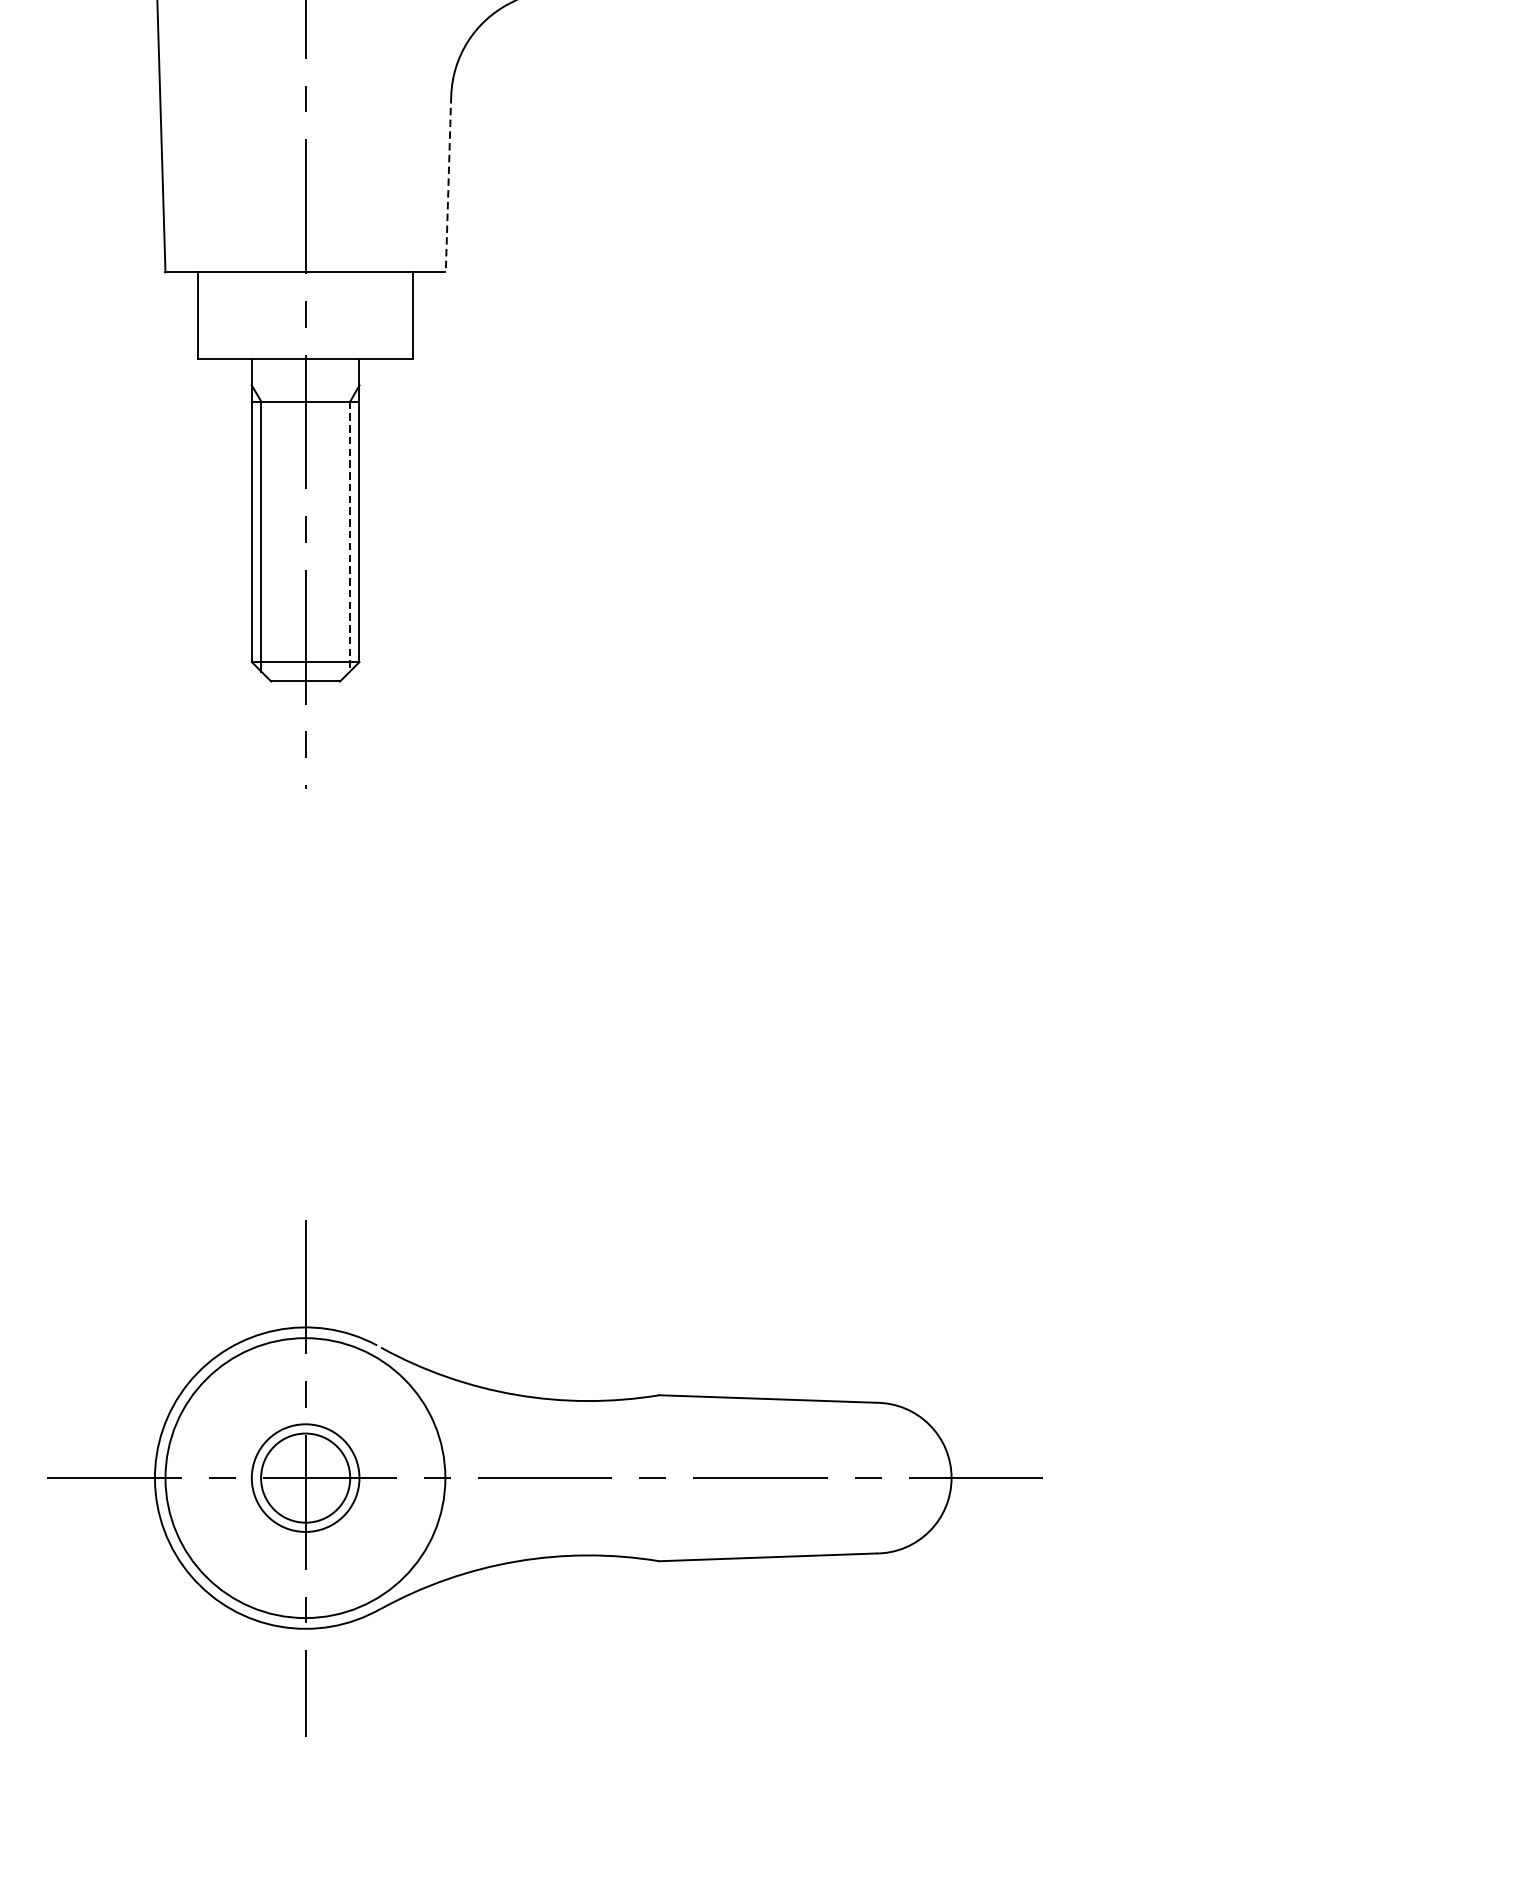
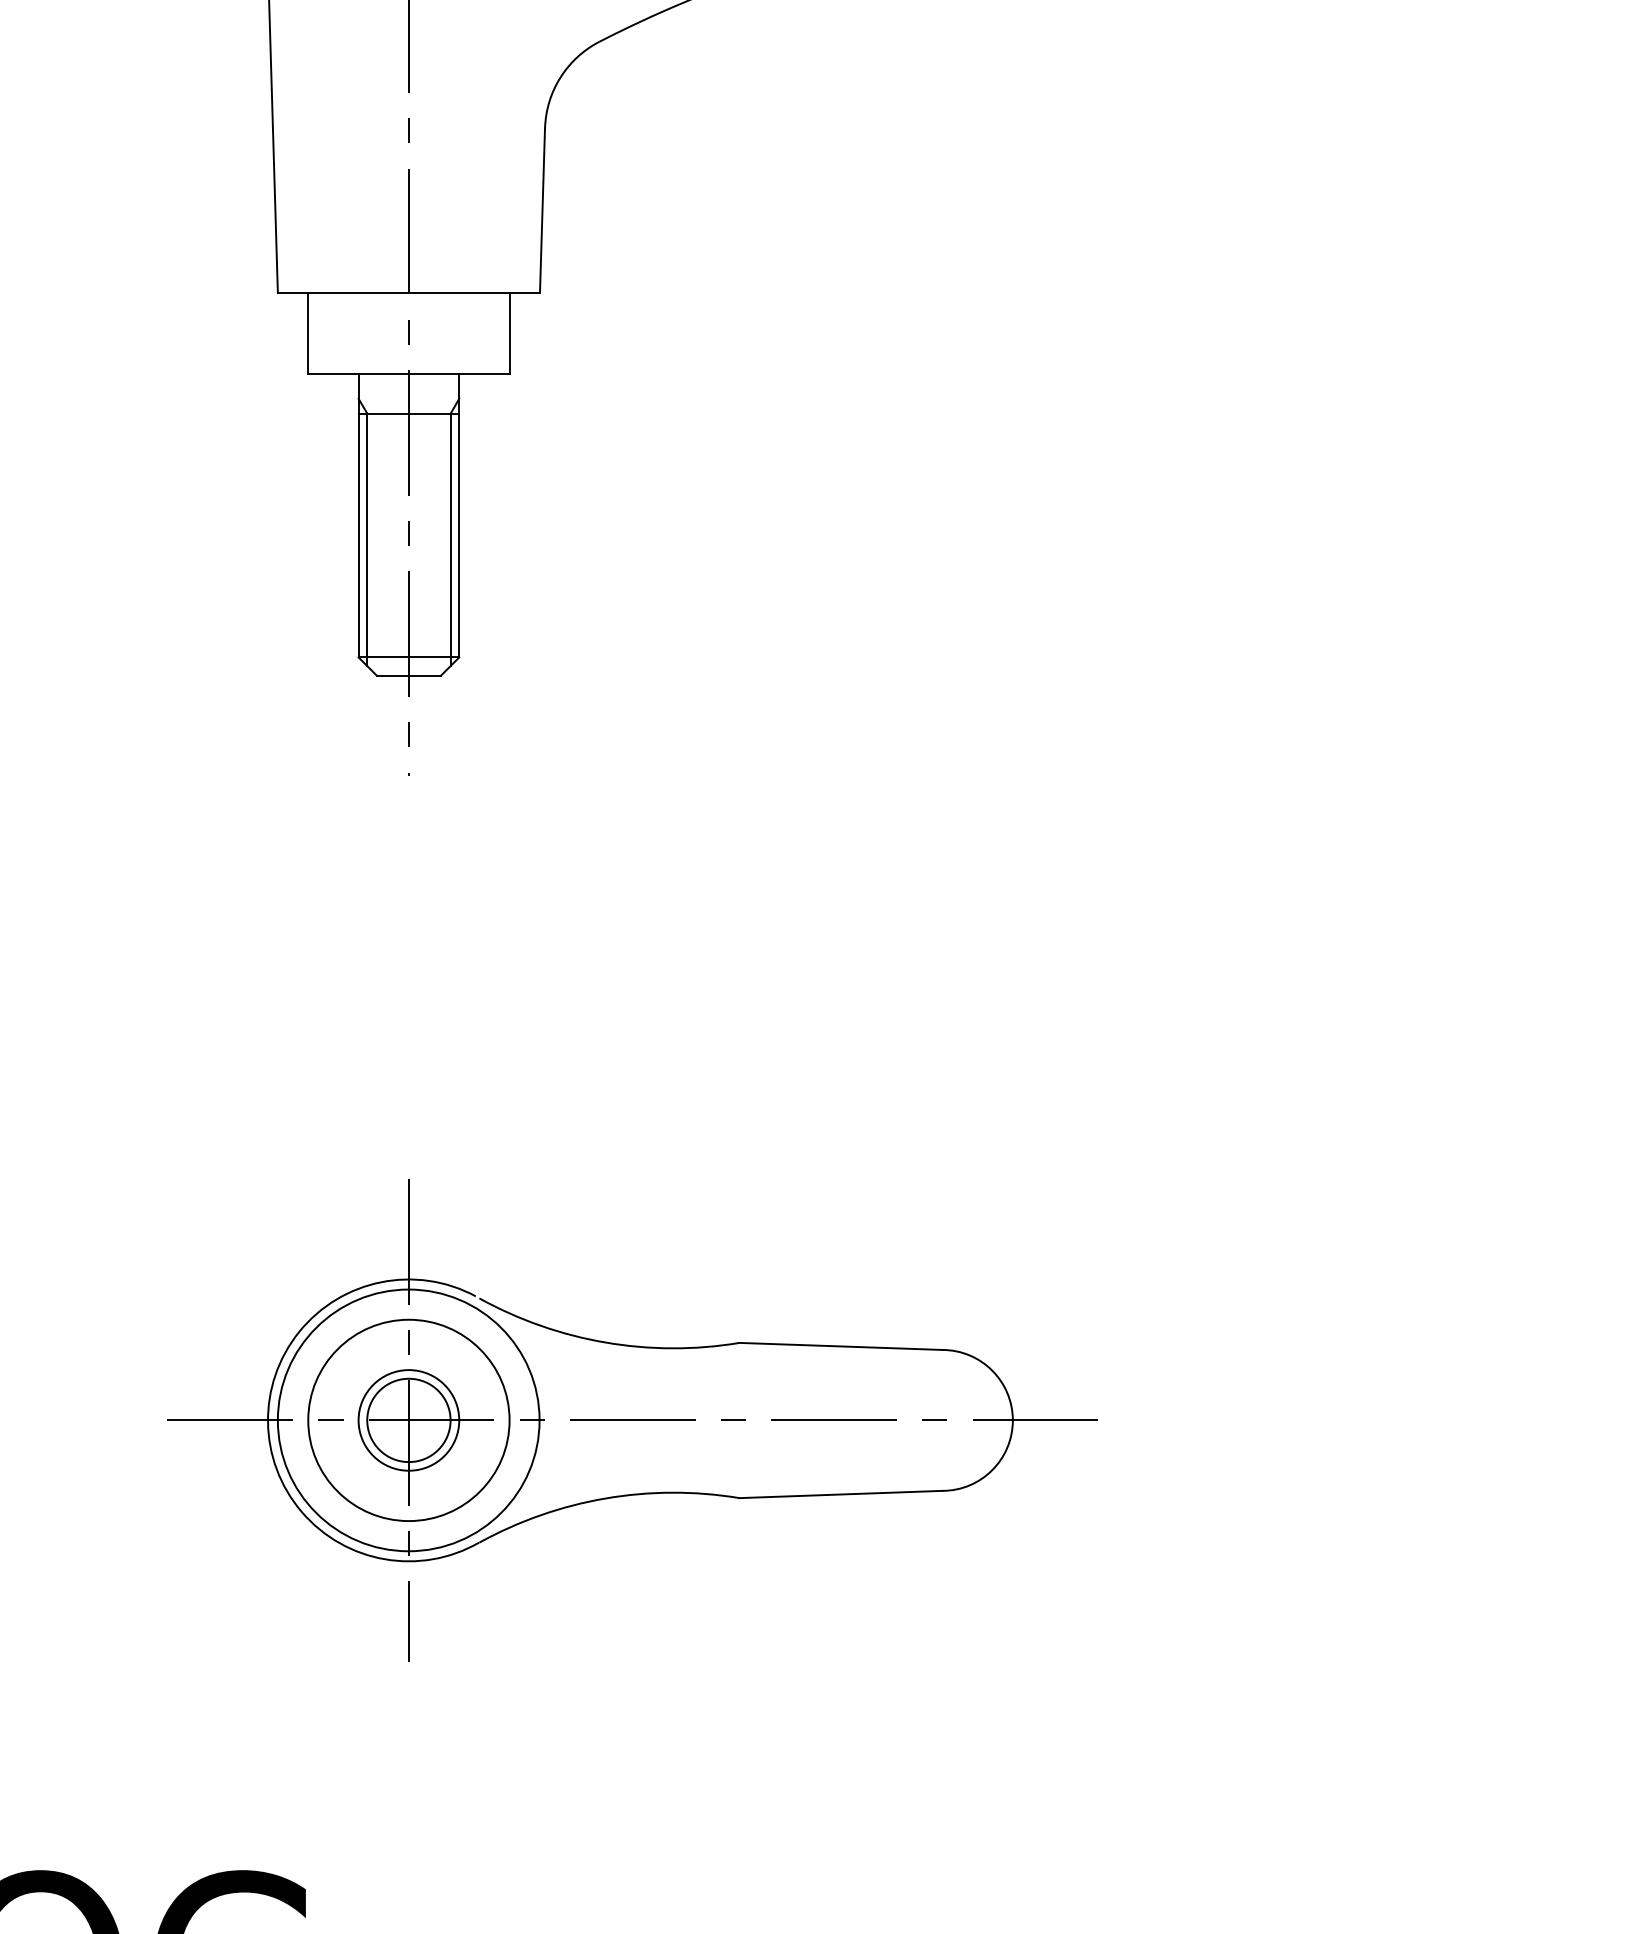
line: (448, 185) -> (542, 211), dashed -> solid
line: (350, 537) -> (450, 540), dashed -> solid
circle: (305, 1477) -> (408, 1419), added

